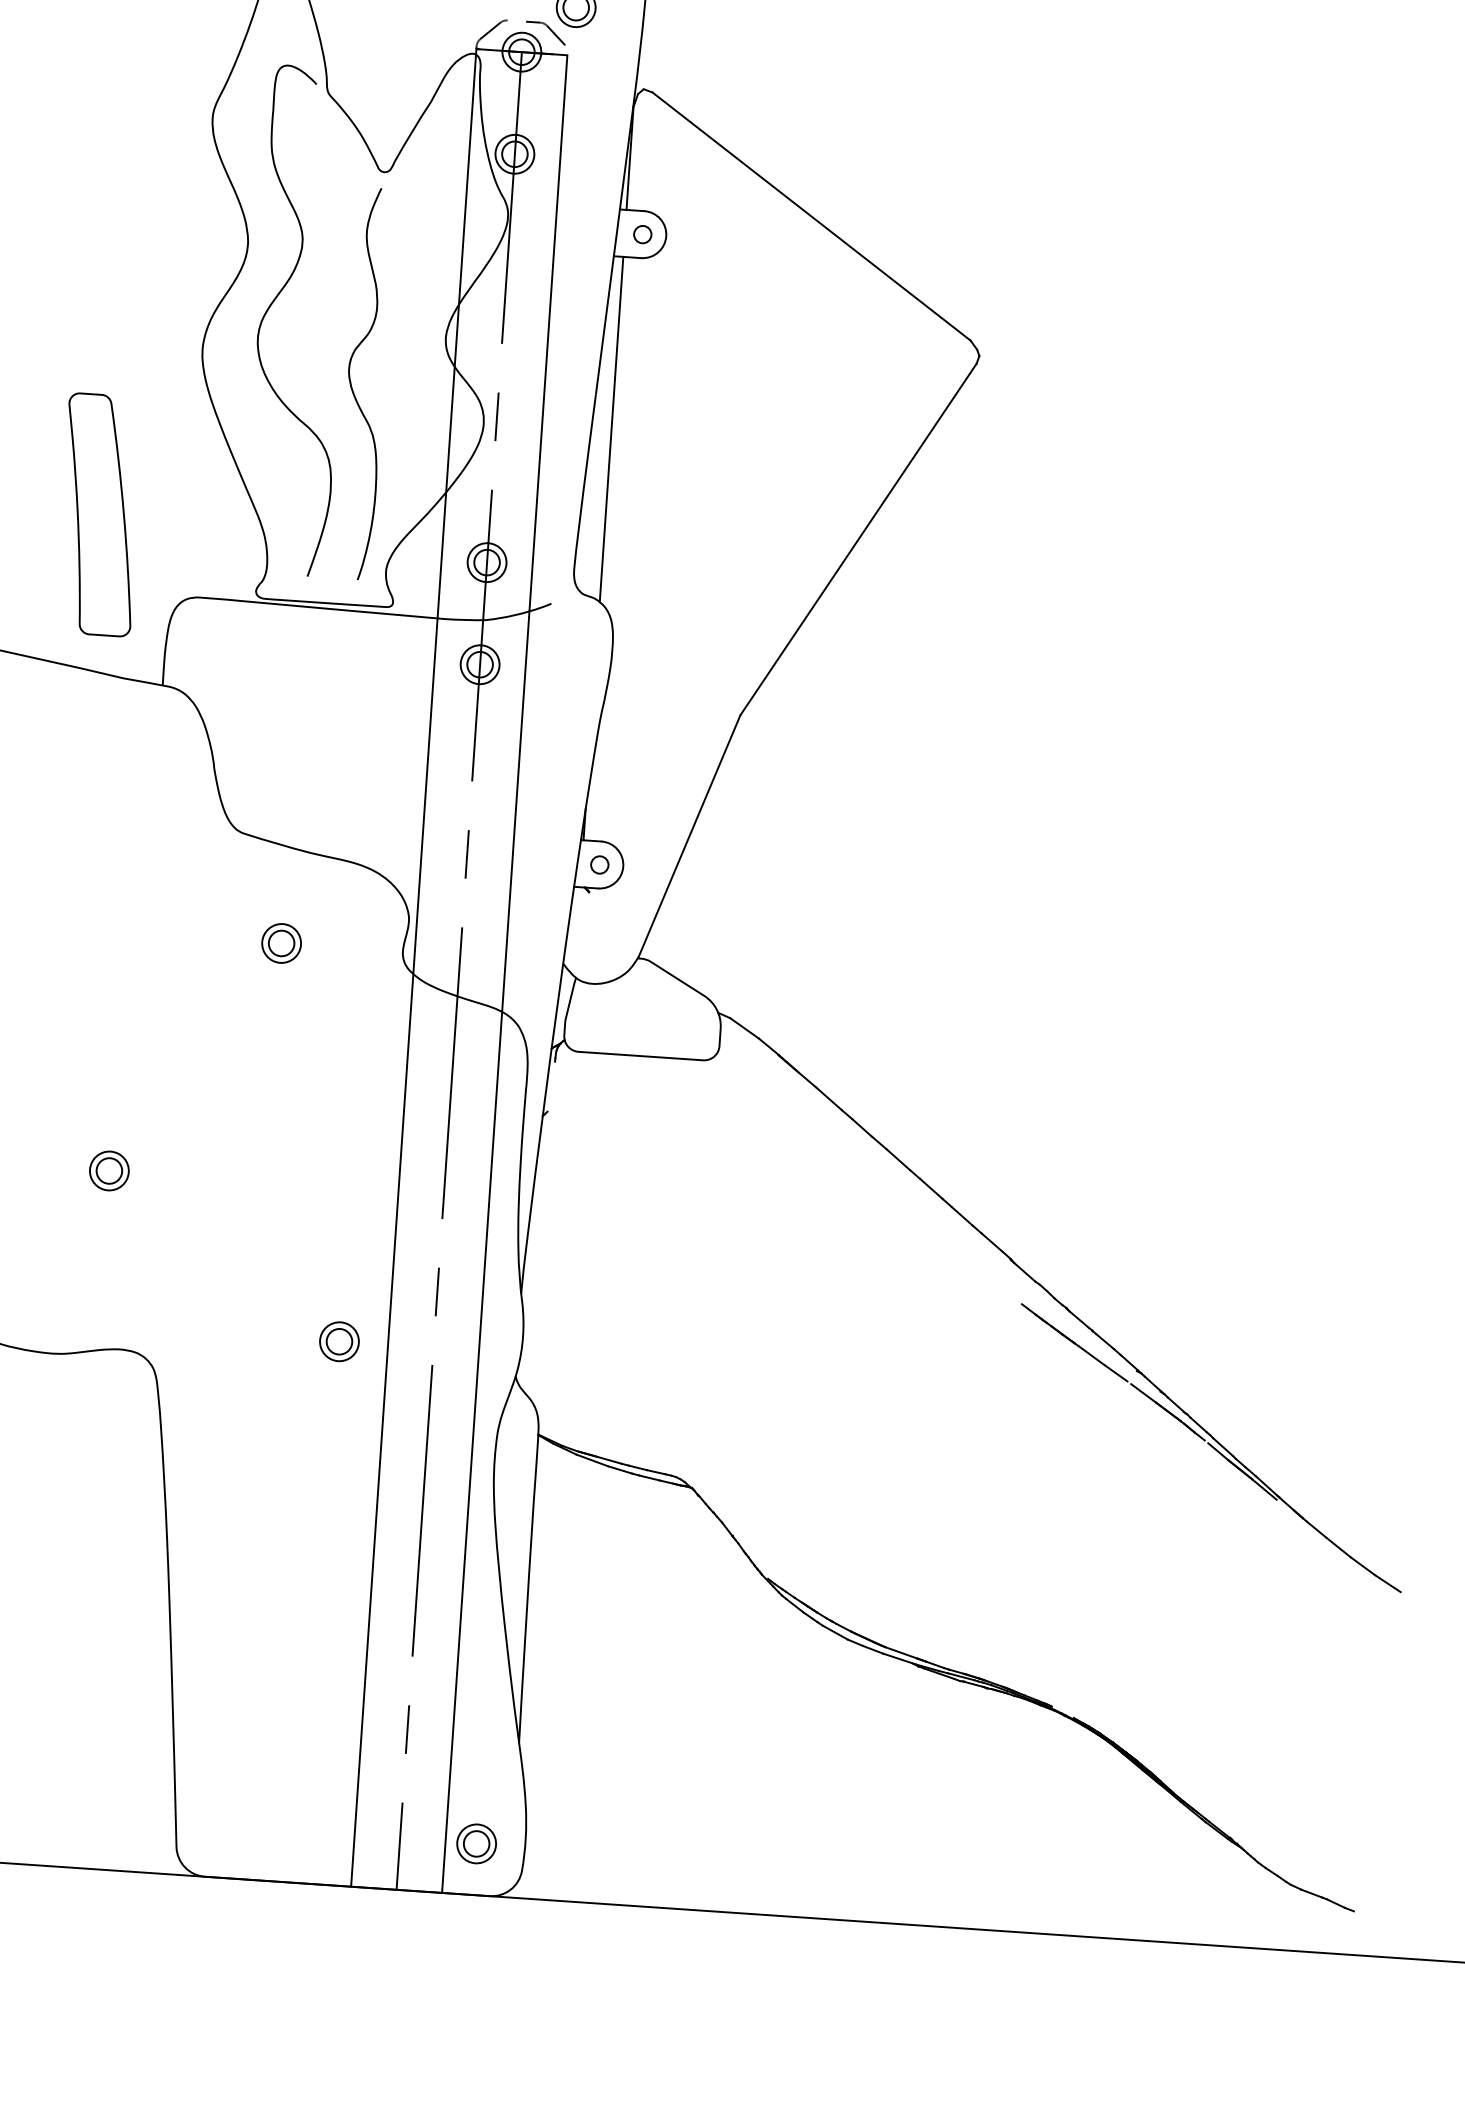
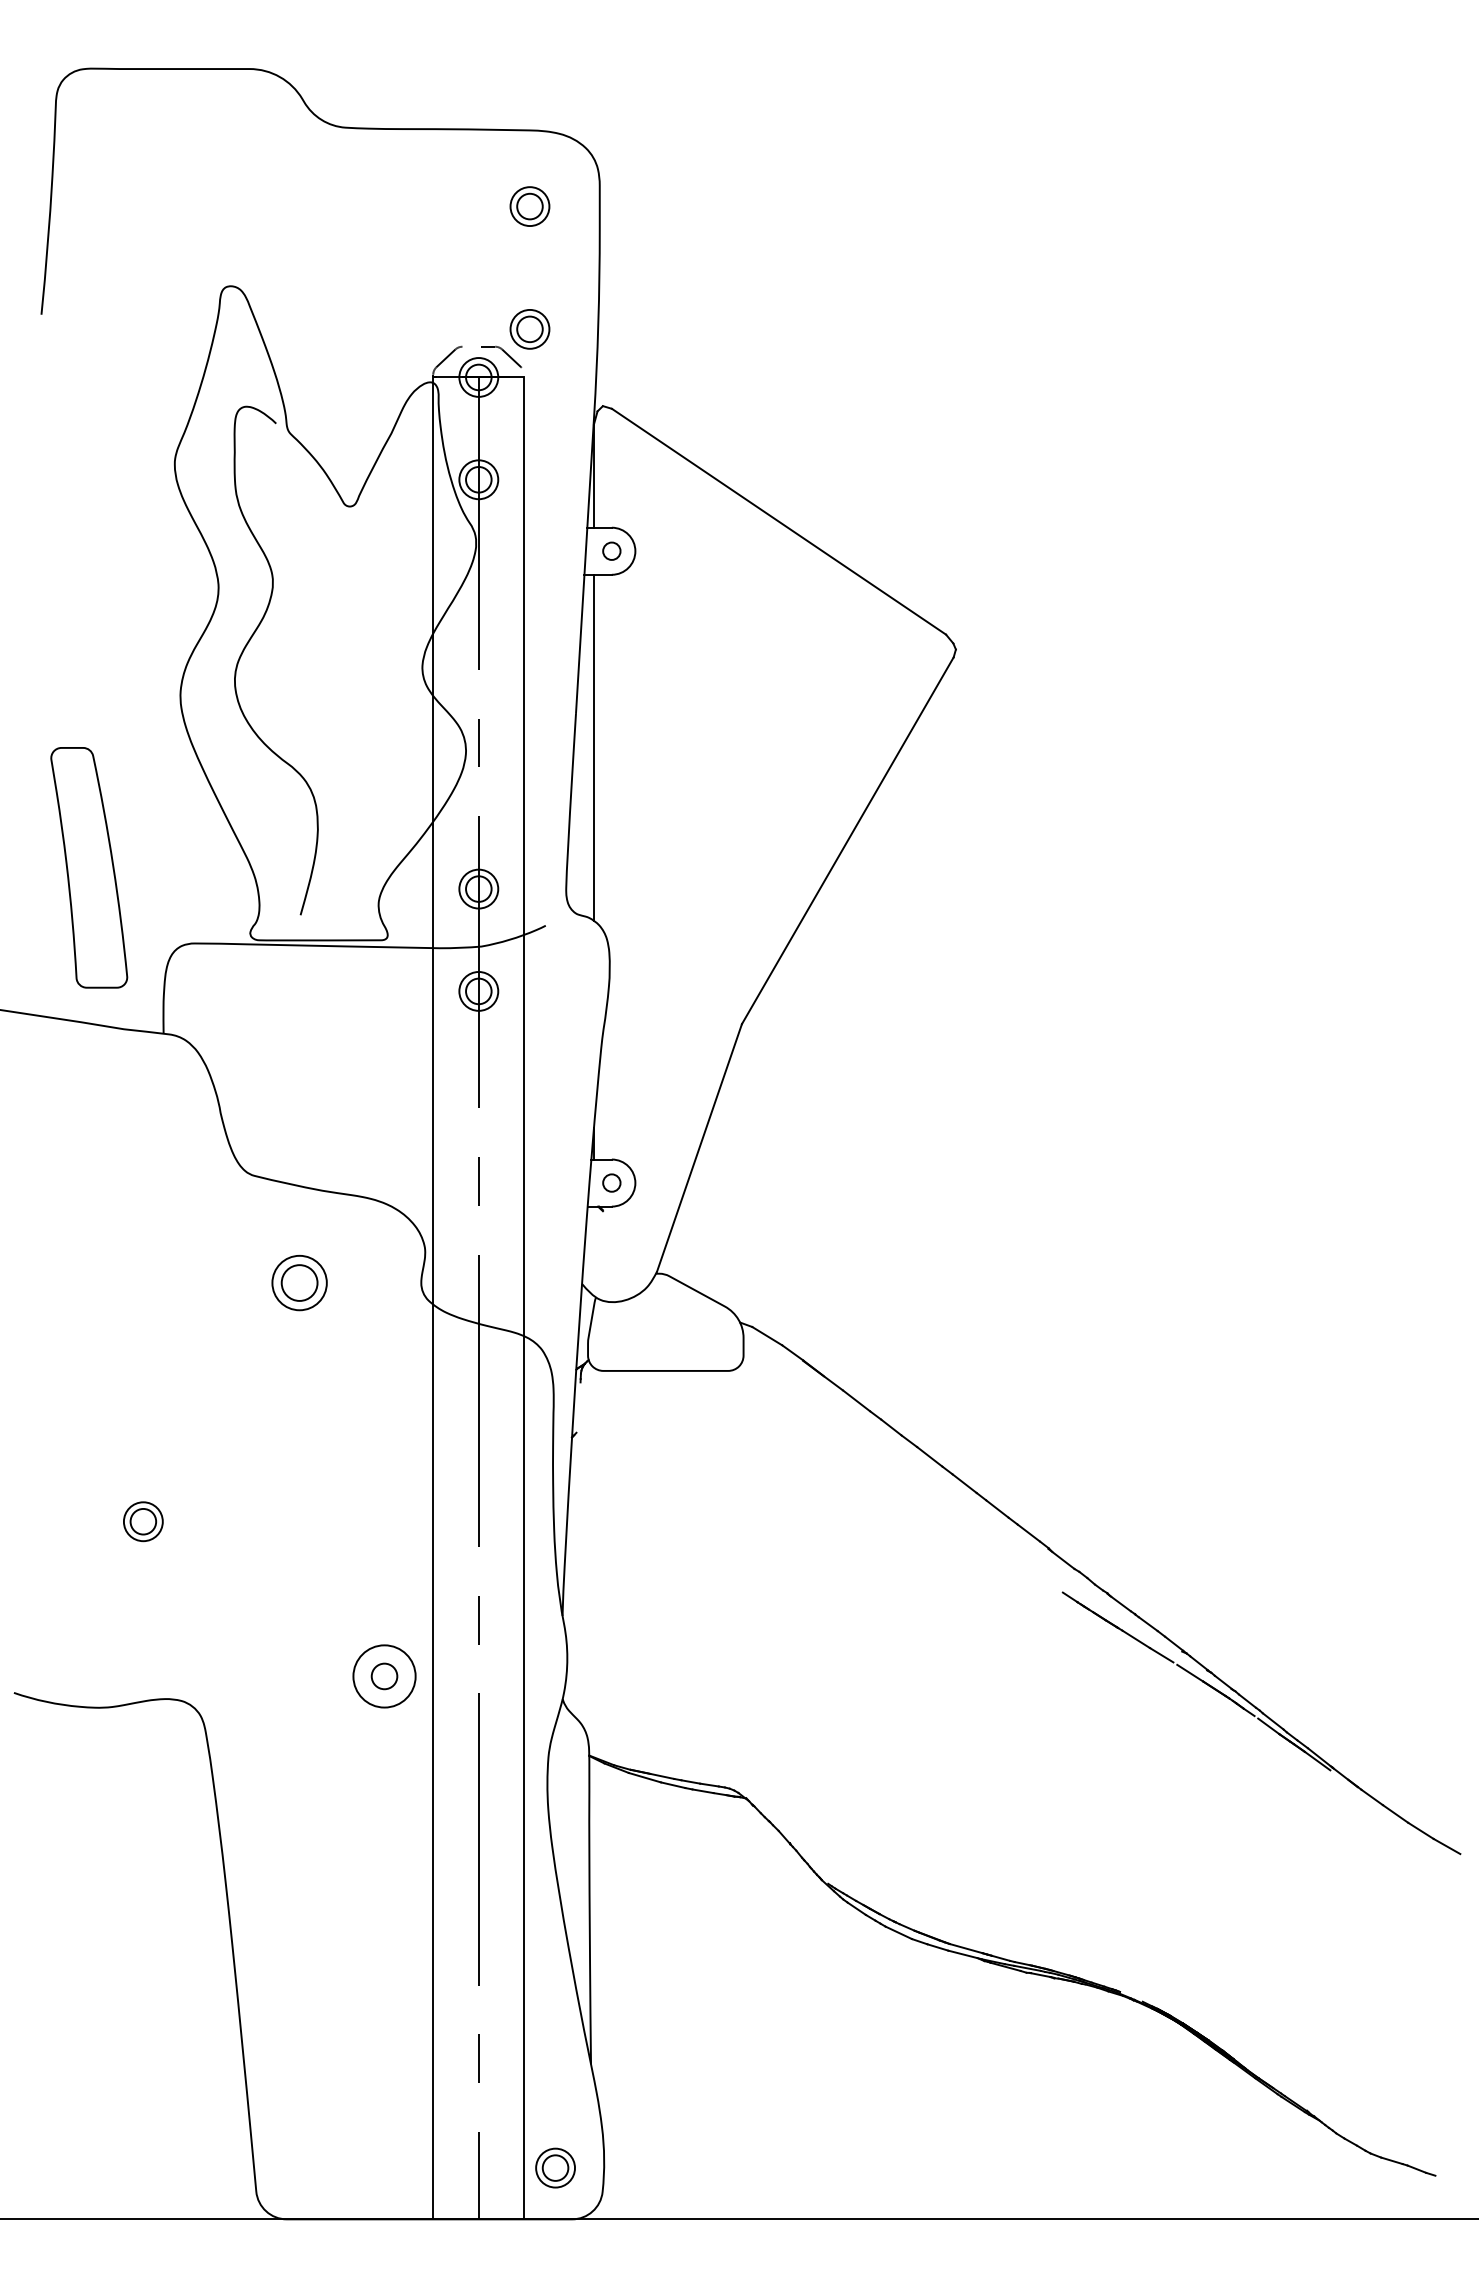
curve: (352, 386) -> (332, 722), removed
part: (281, 942) -> (299, 1282), size x1.4
circle: (339, 1341) -> (384, 1676), size x1.6

